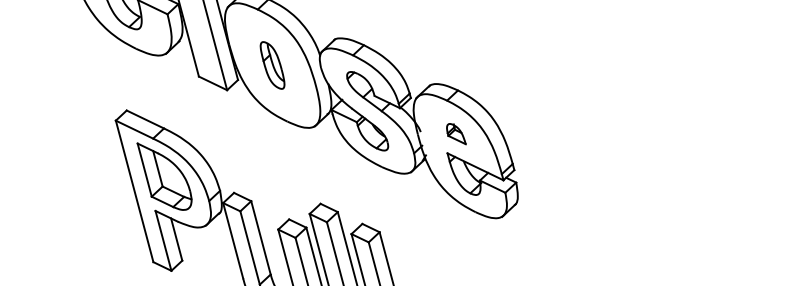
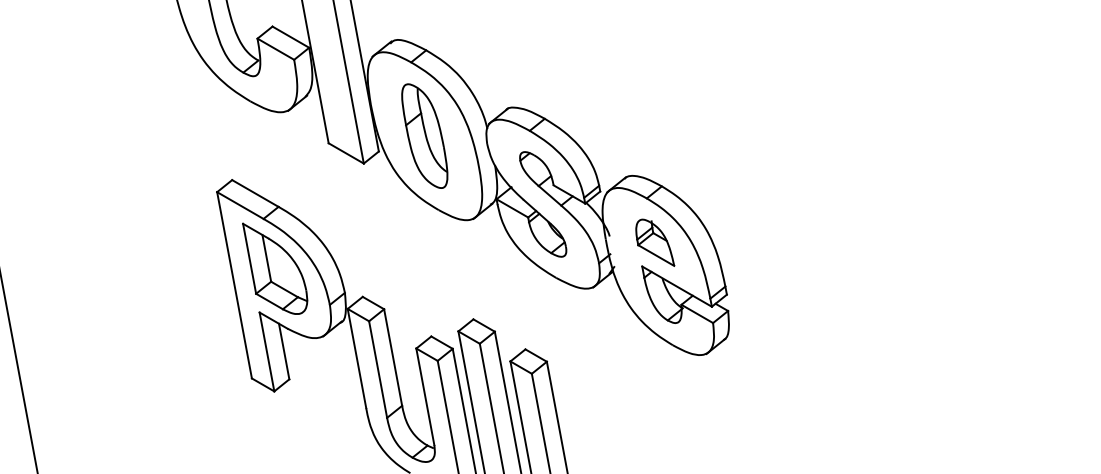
part: (272, 65) -> (424, 135), size x1.67
part: (456, 134) -> (655, 242), size x1.67

